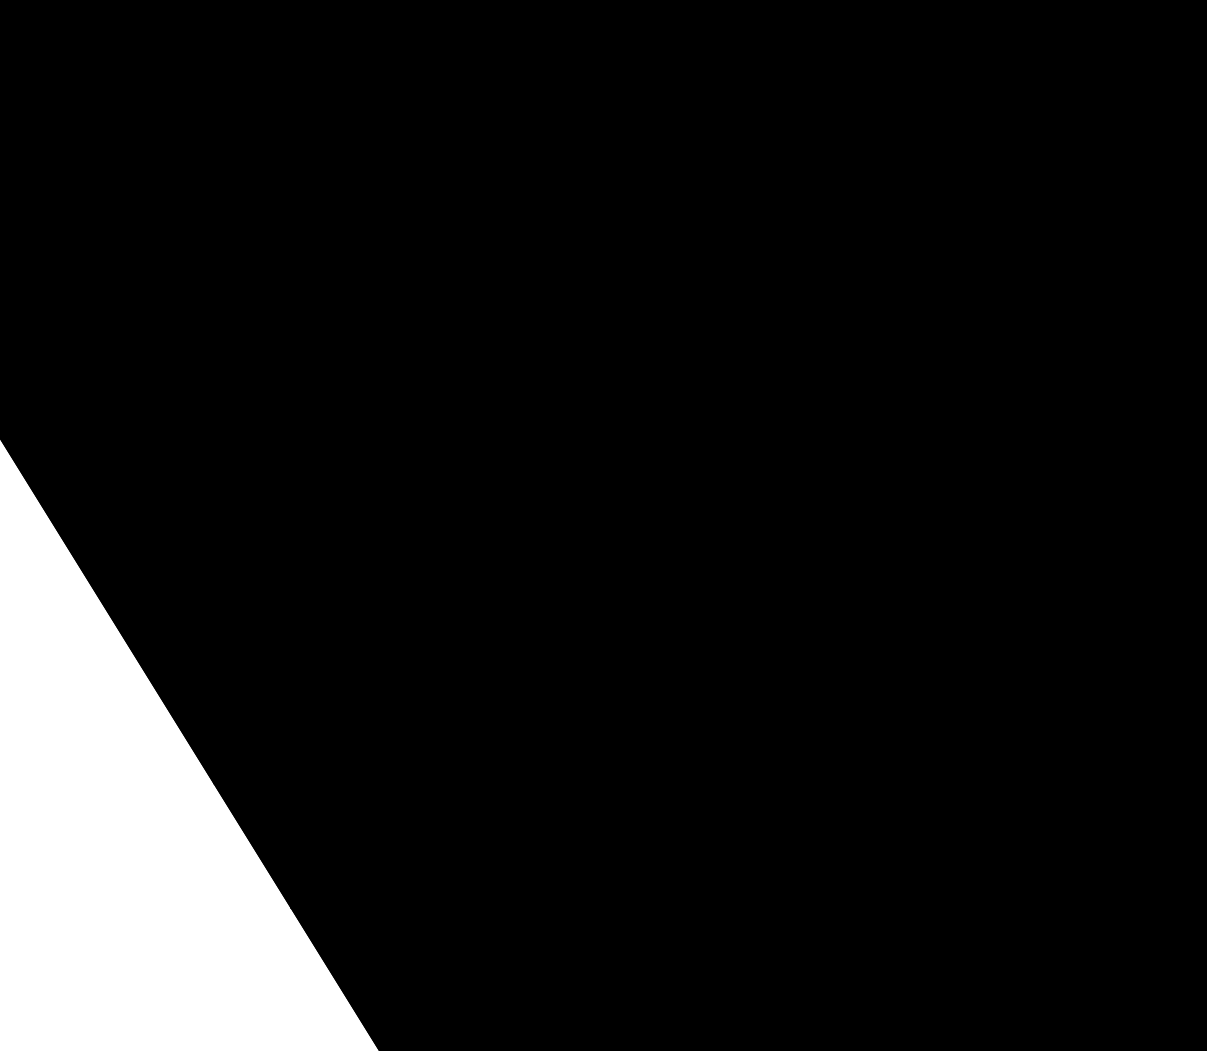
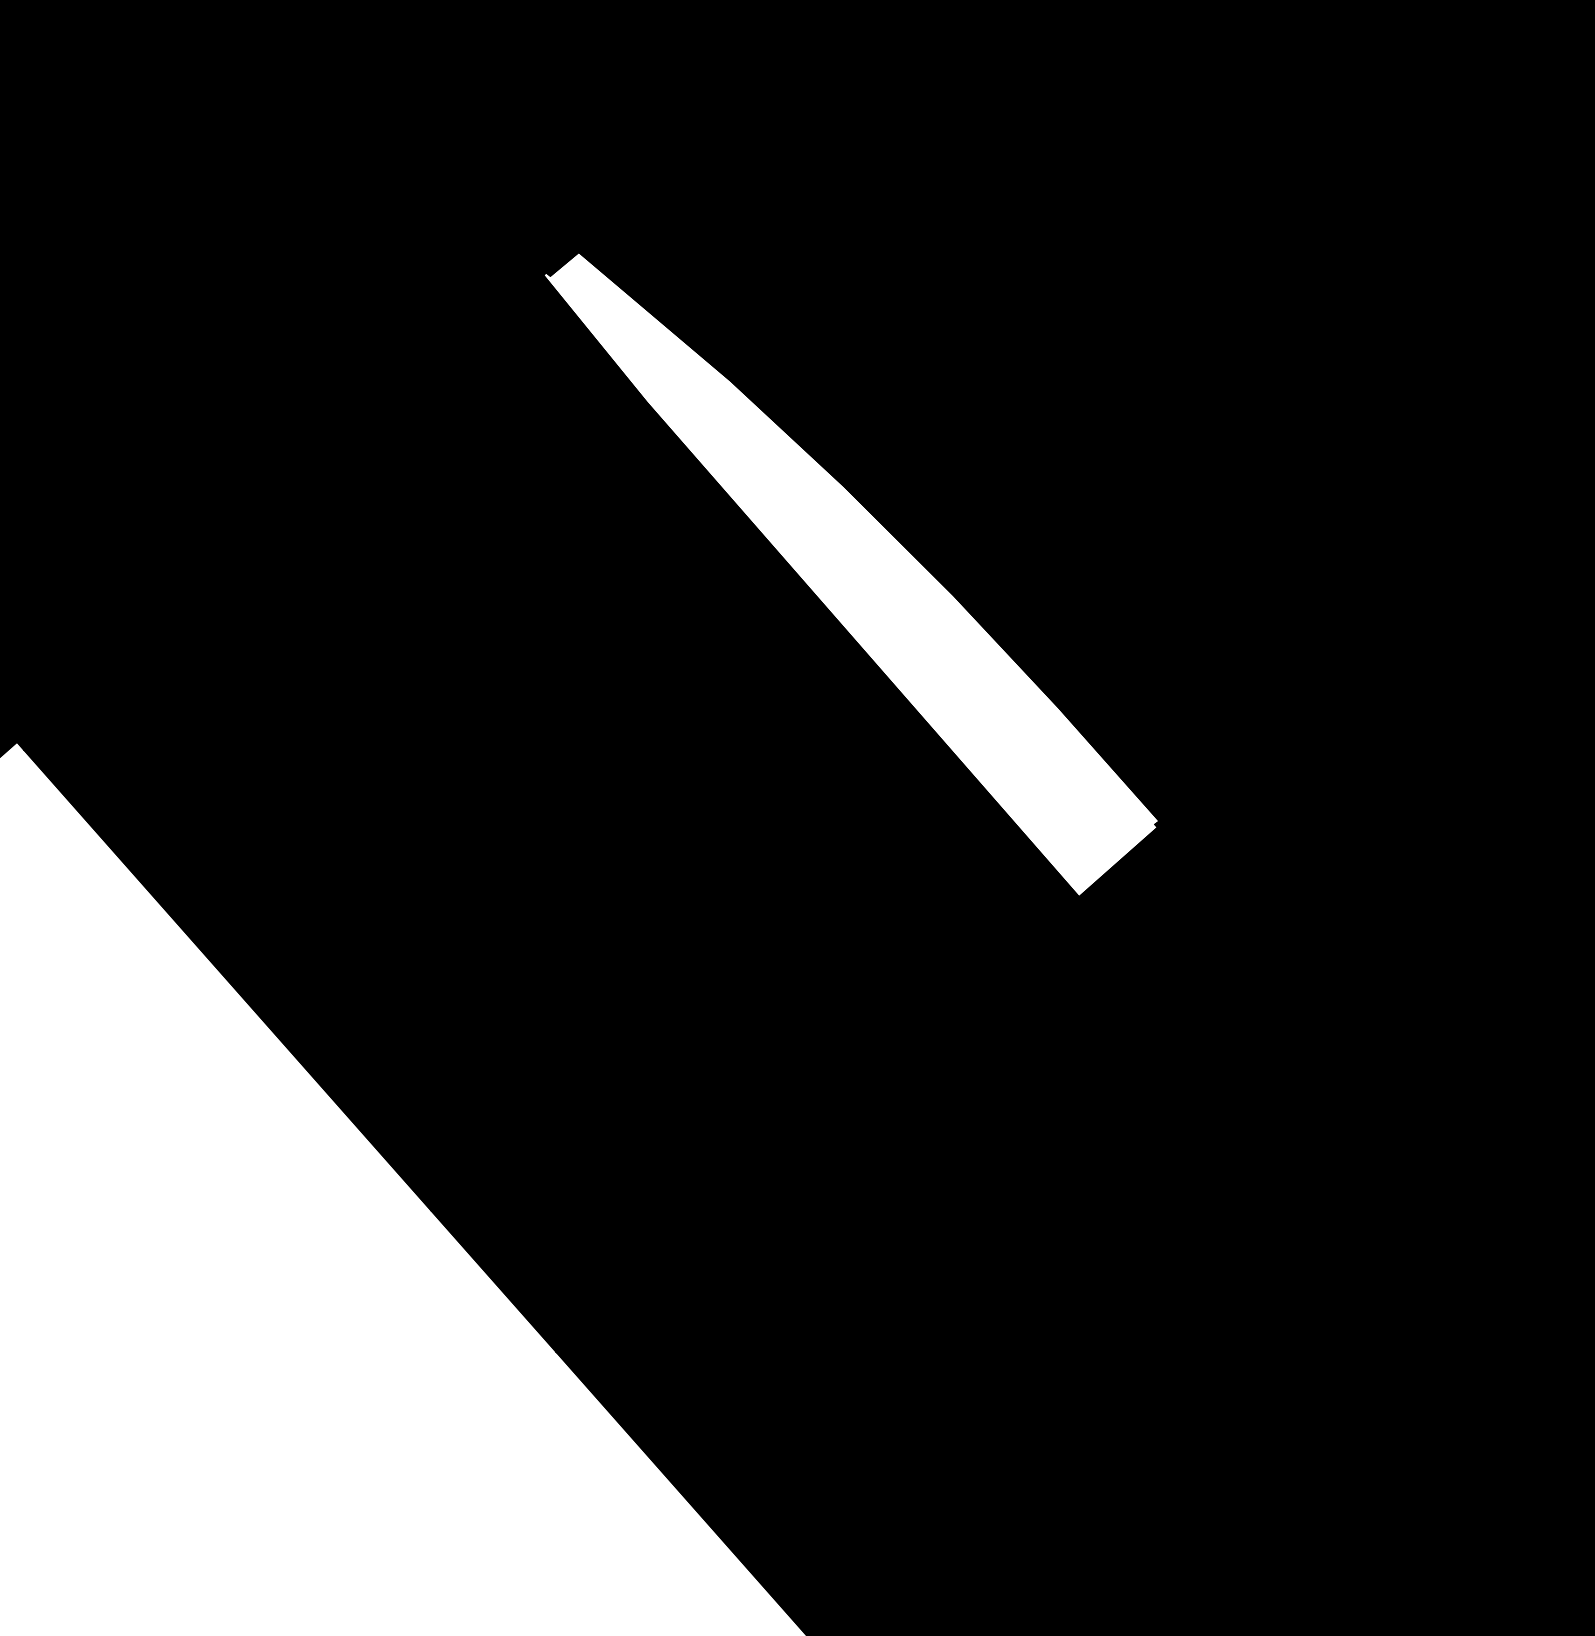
fill: (618, 351) -> (850, 574), removed

